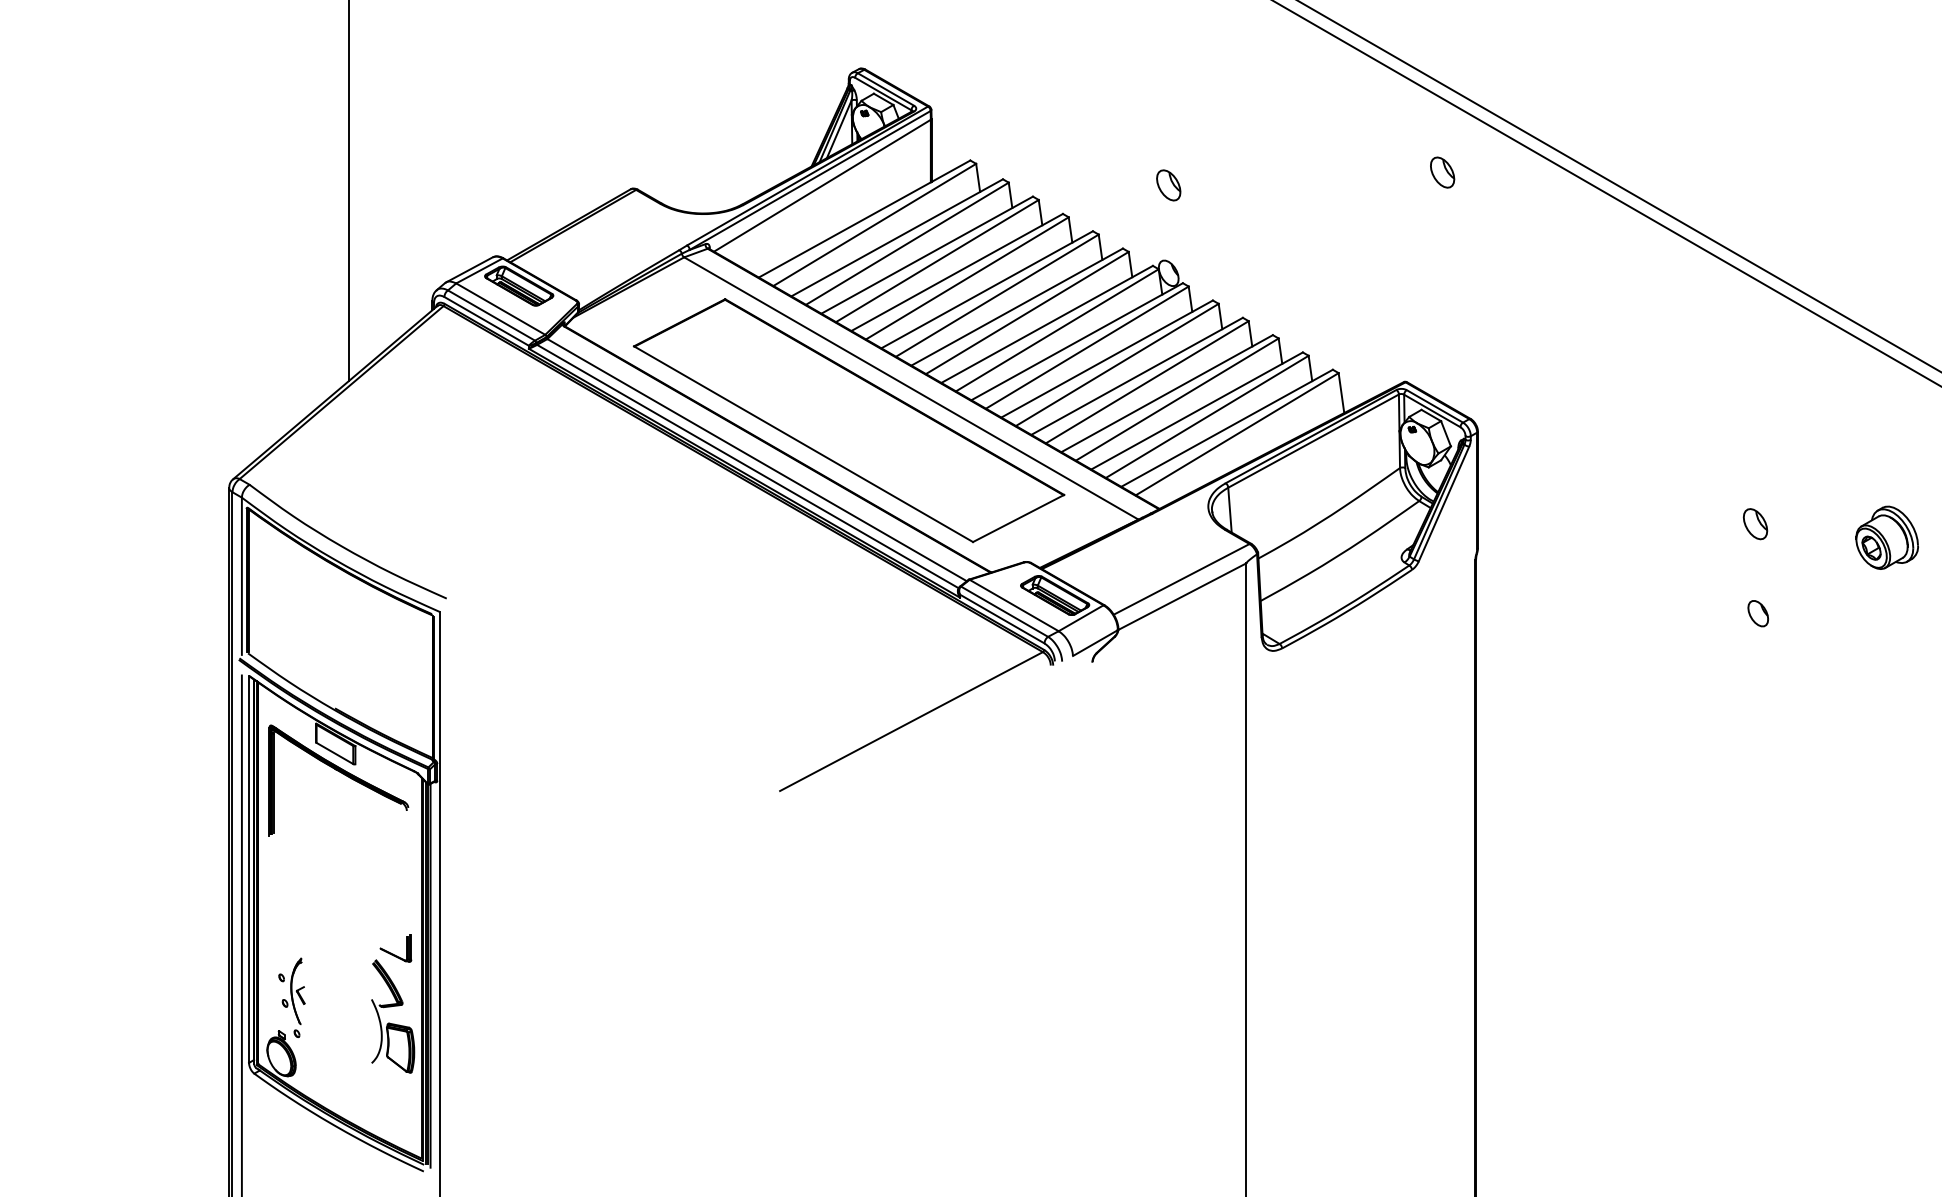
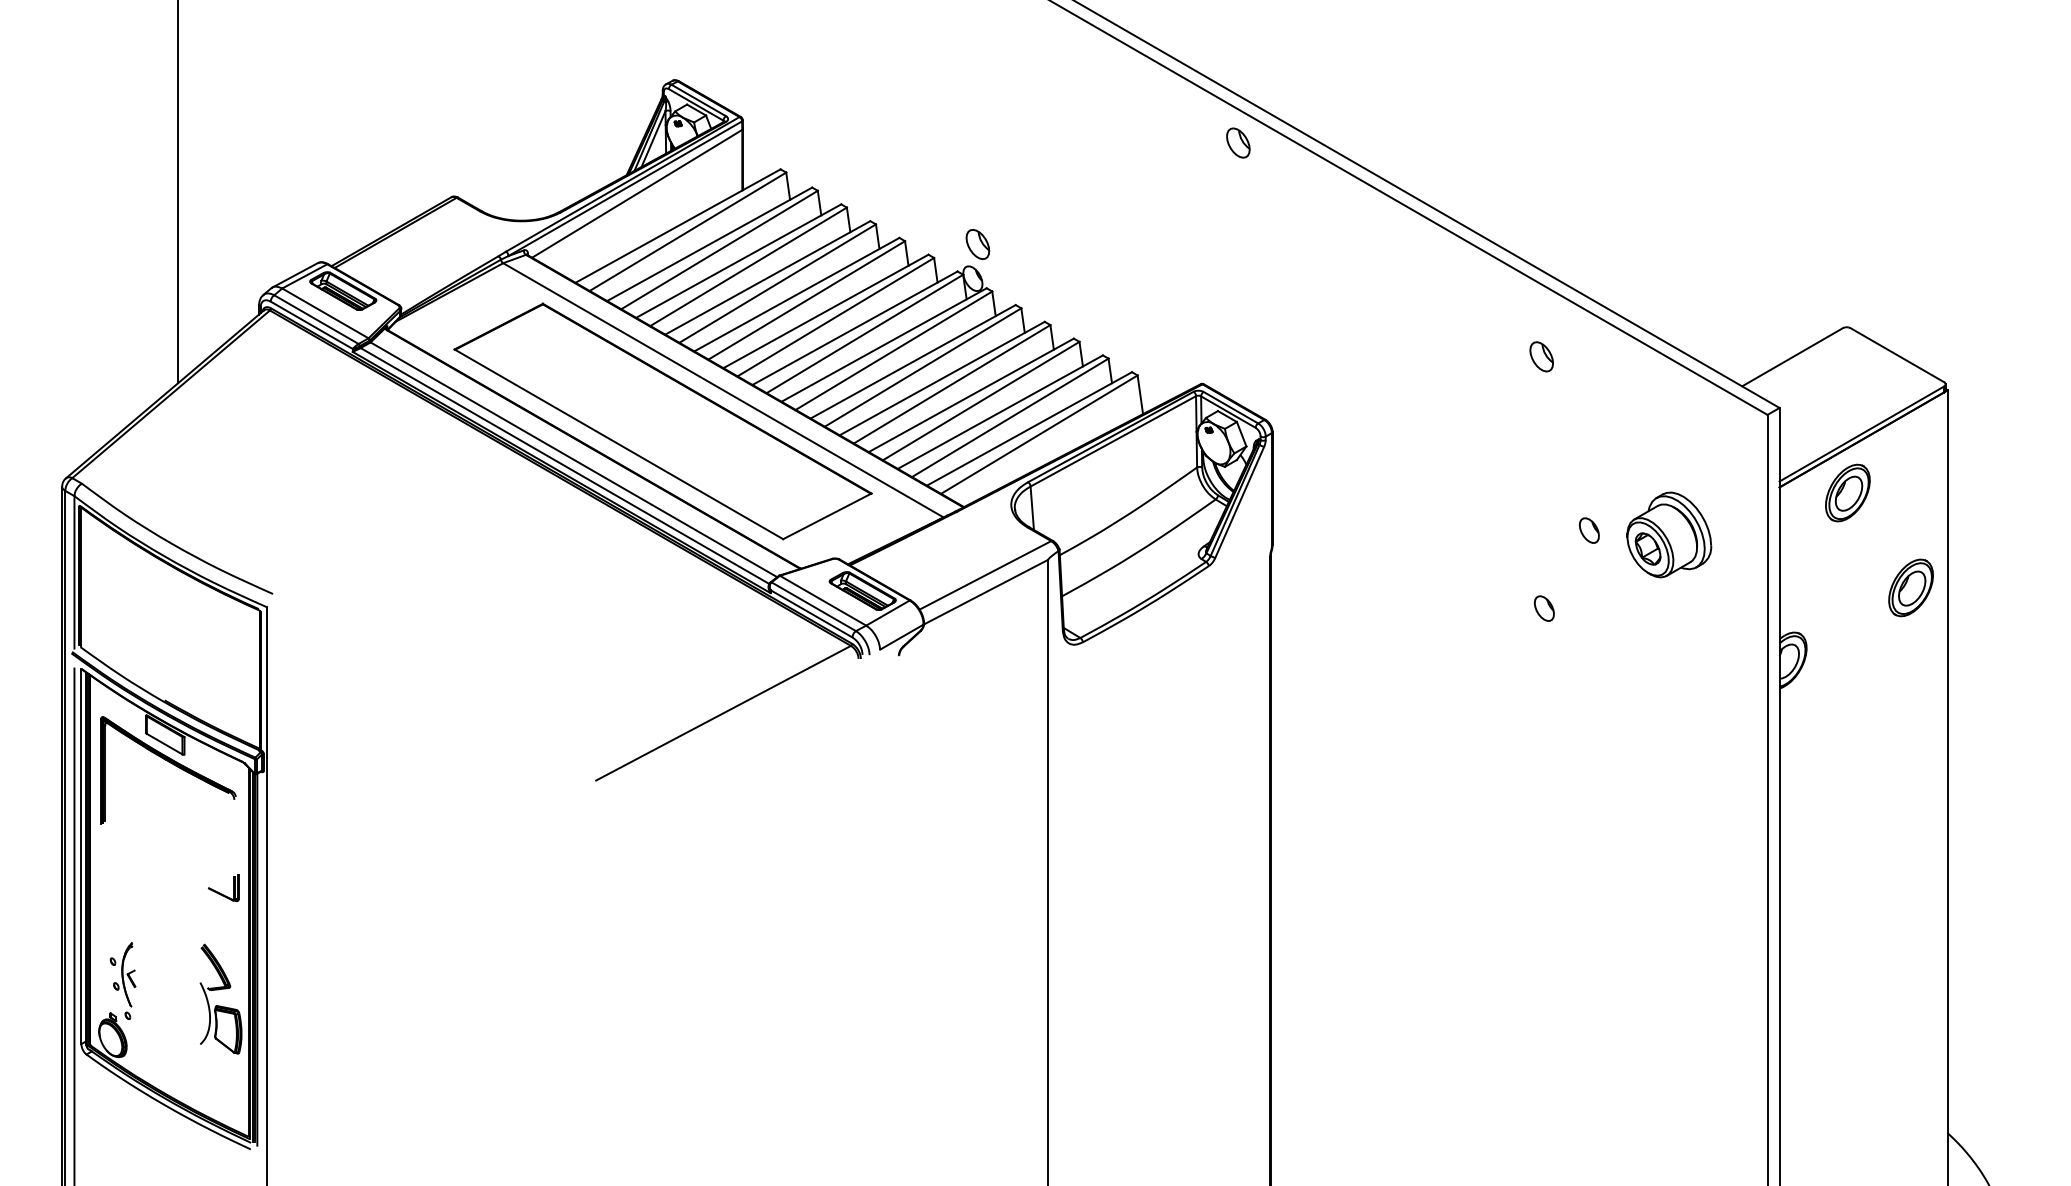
part: (1442, 172) -> (1238, 142), moved
part: (1168, 185) -> (977, 244), moved
part: (1755, 523) -> (1541, 356), moved
part: (1803, 533) -> (1588, 530), added
part: (1887, 538) -> (1669, 535), size x1.4
part: (395, 948) -> (223, 888), moved

